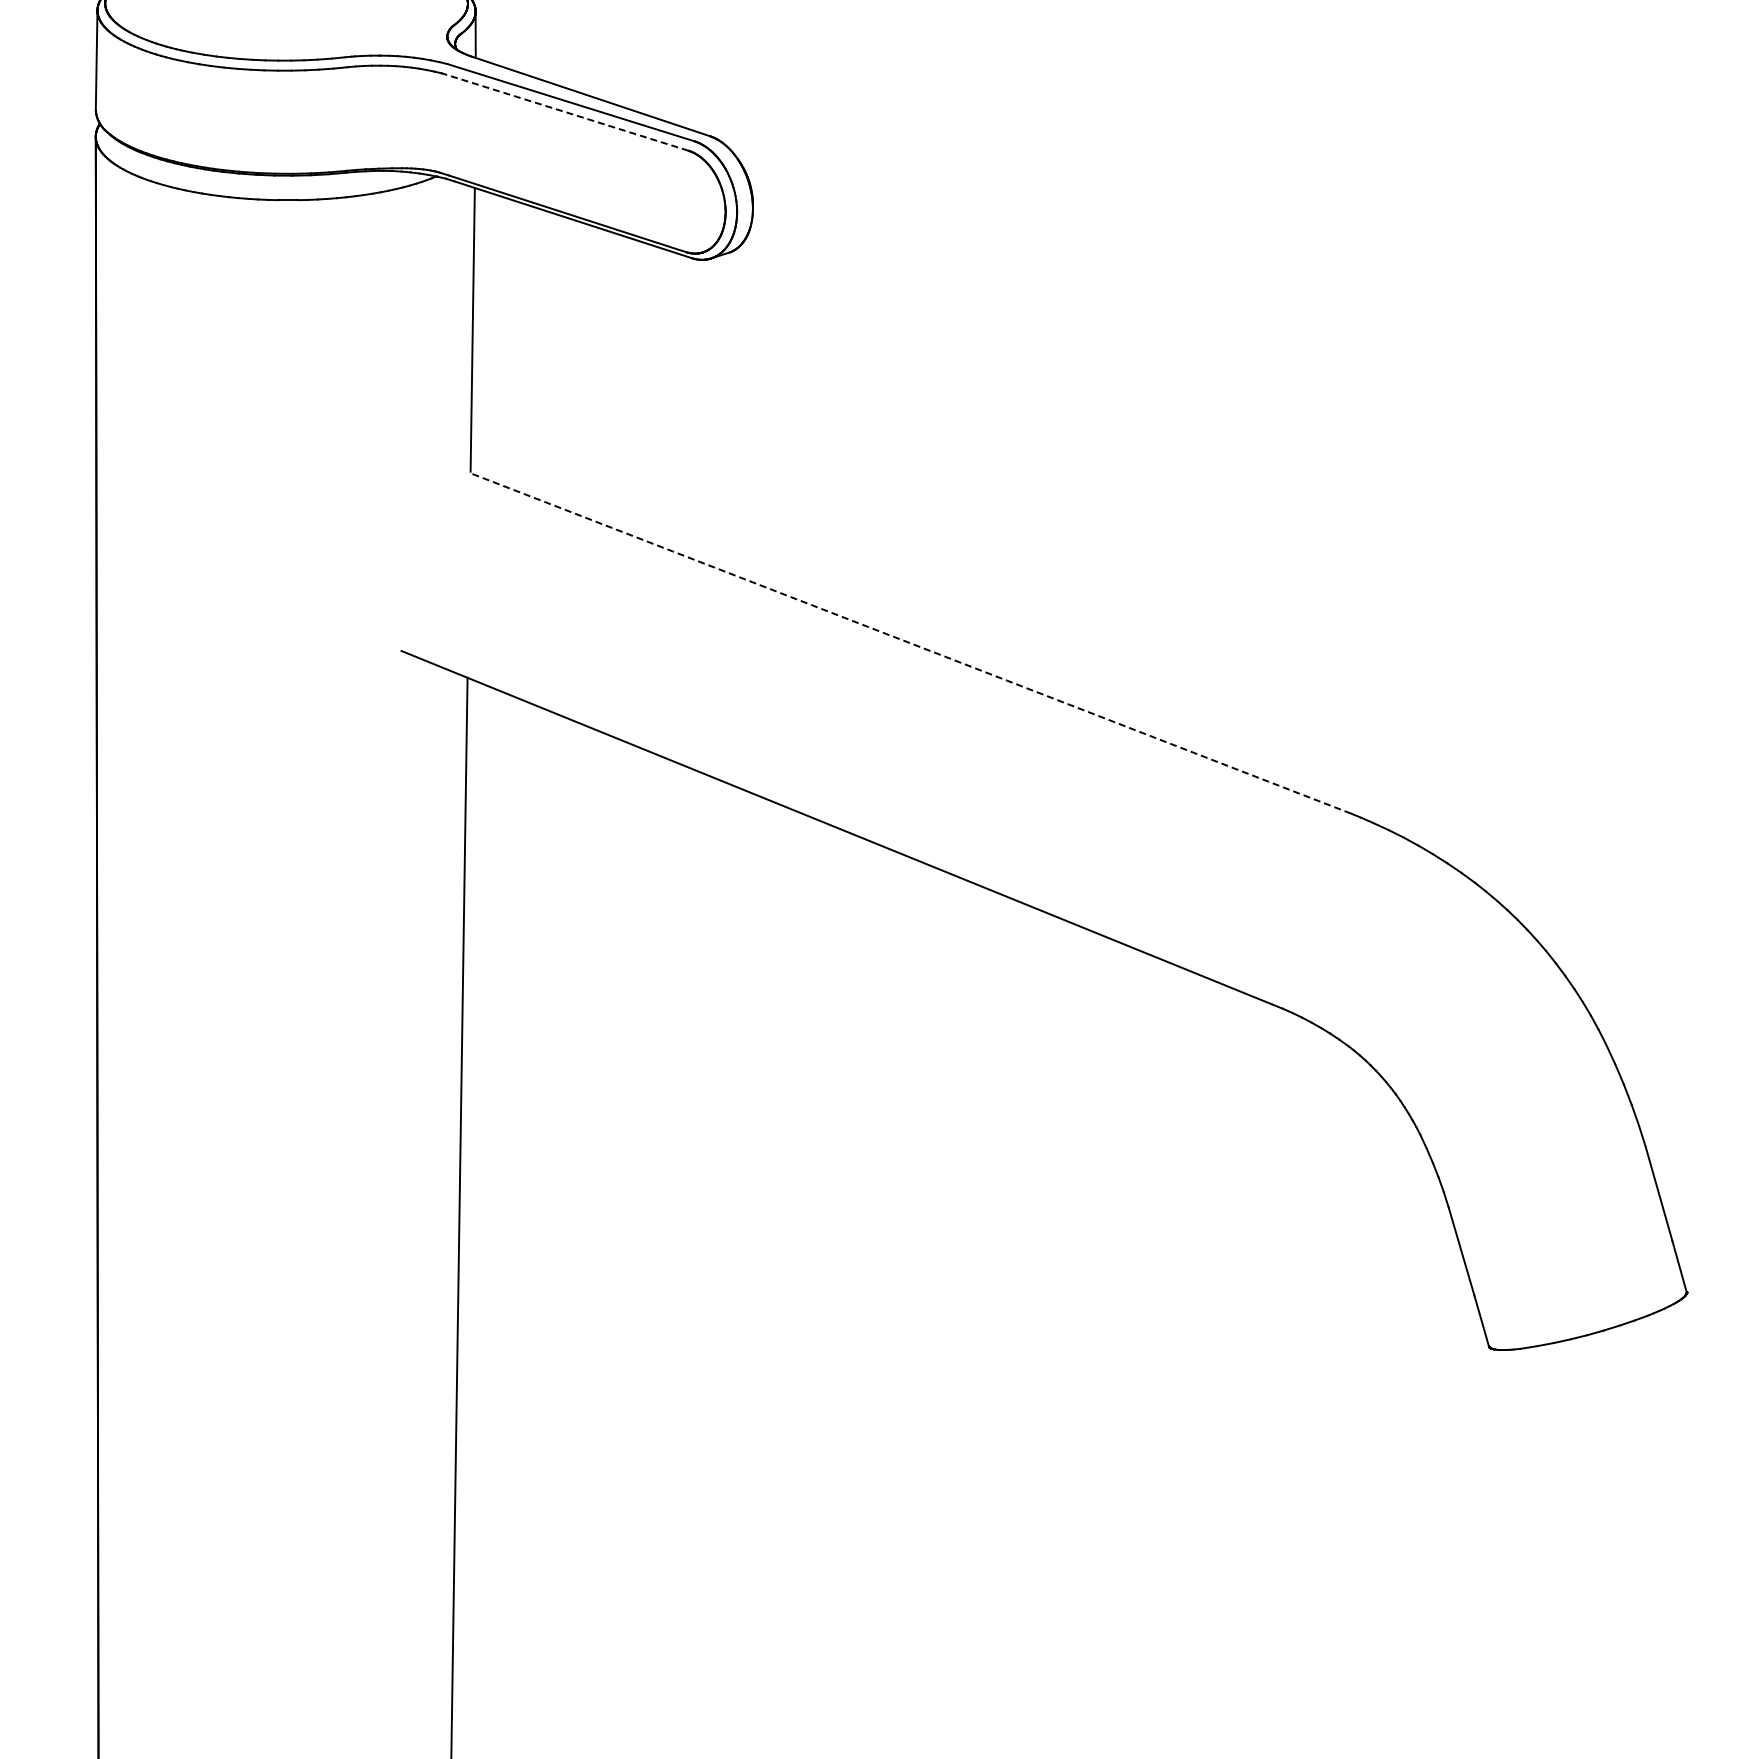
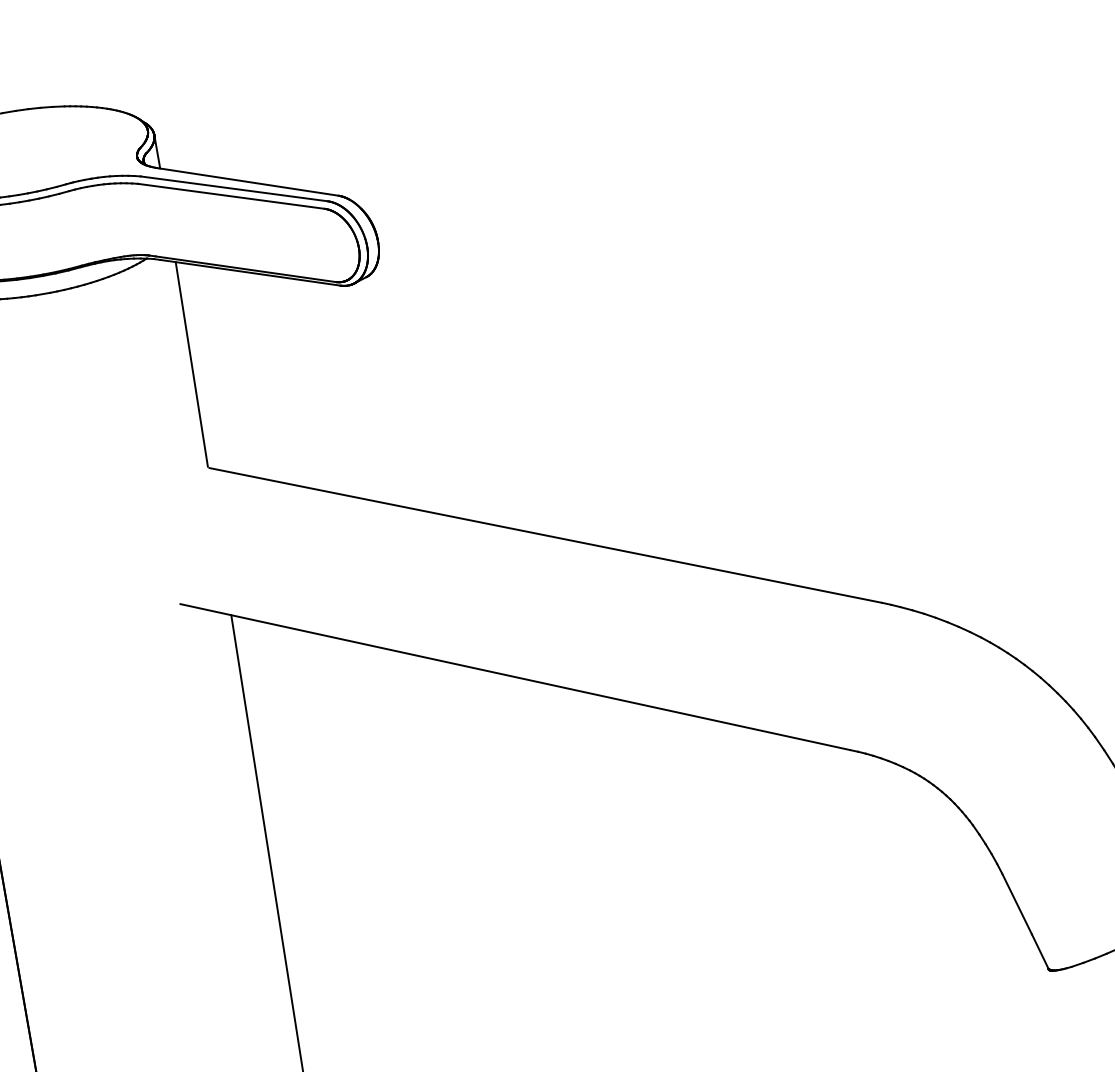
line: (565, 112) -> (231, 196), dashed -> solid
line: (910, 643) -> (545, 535), dashed -> solid

